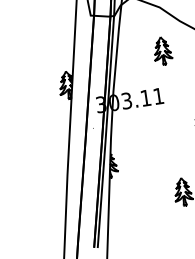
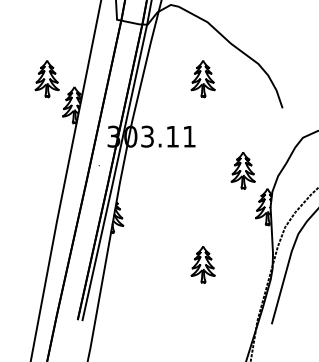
part: (43, 68) -> (46, 79), added

